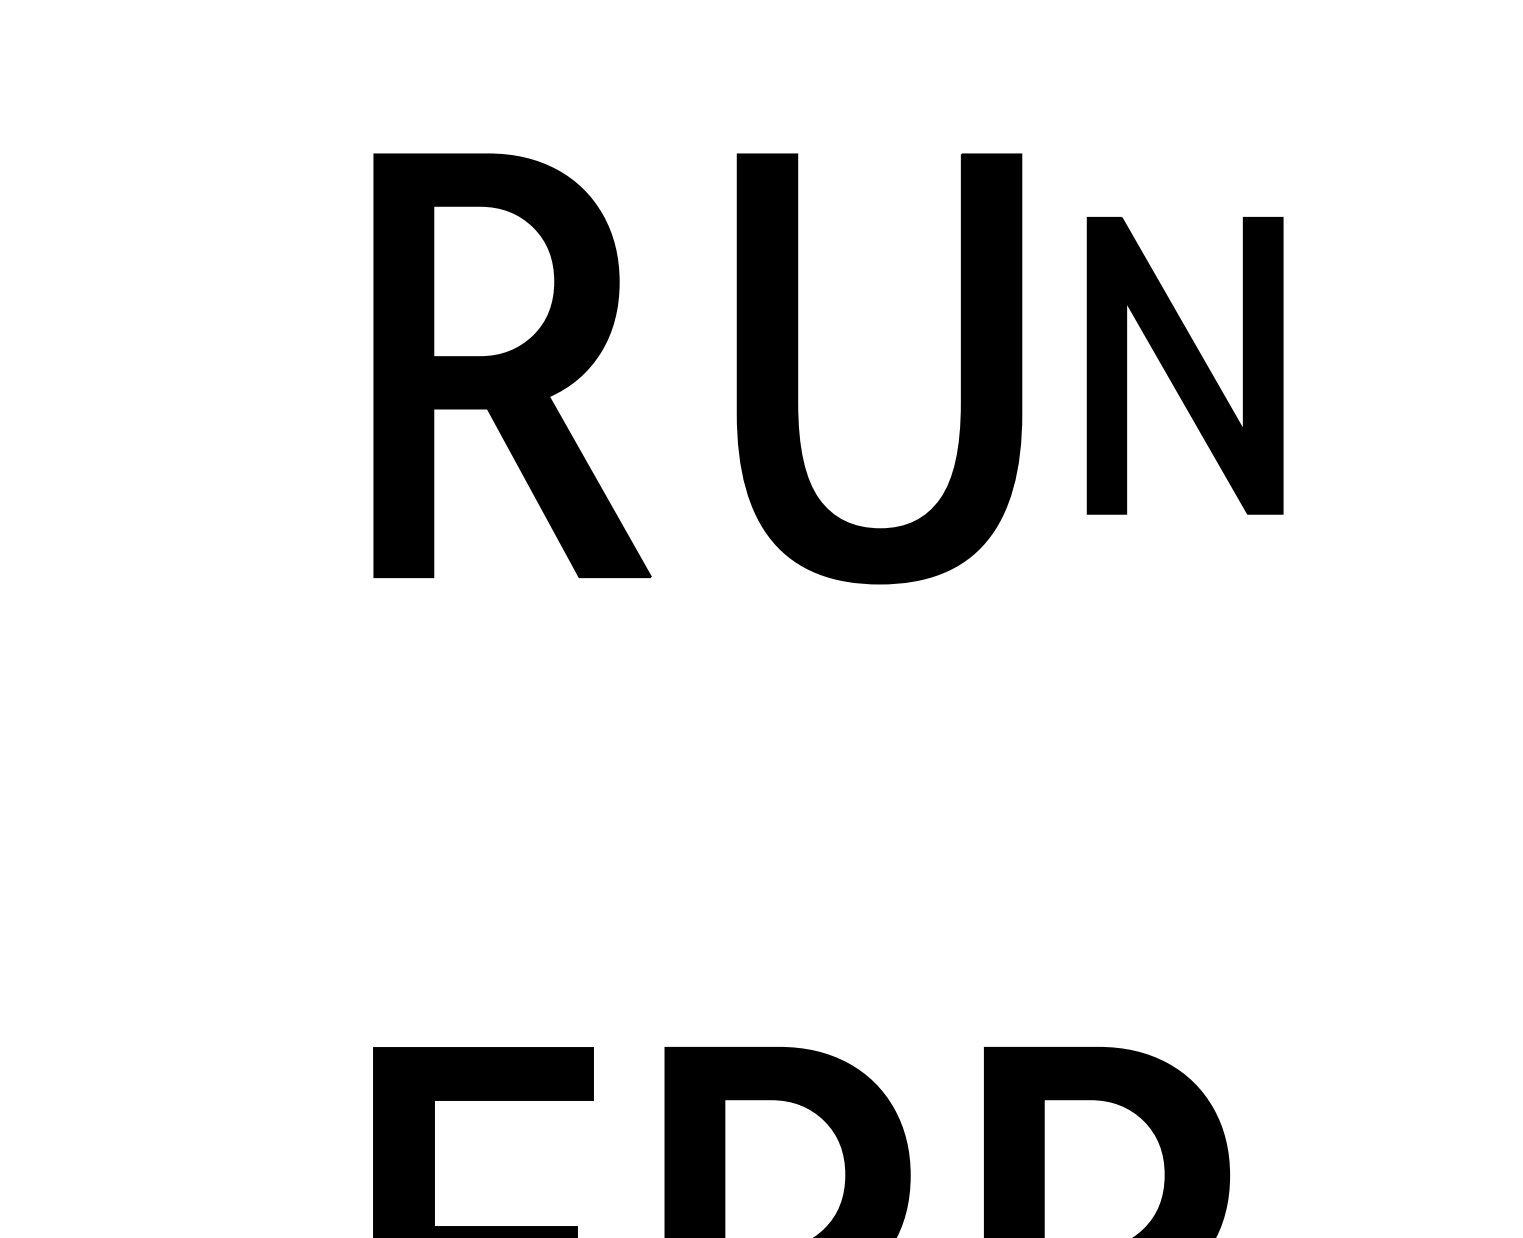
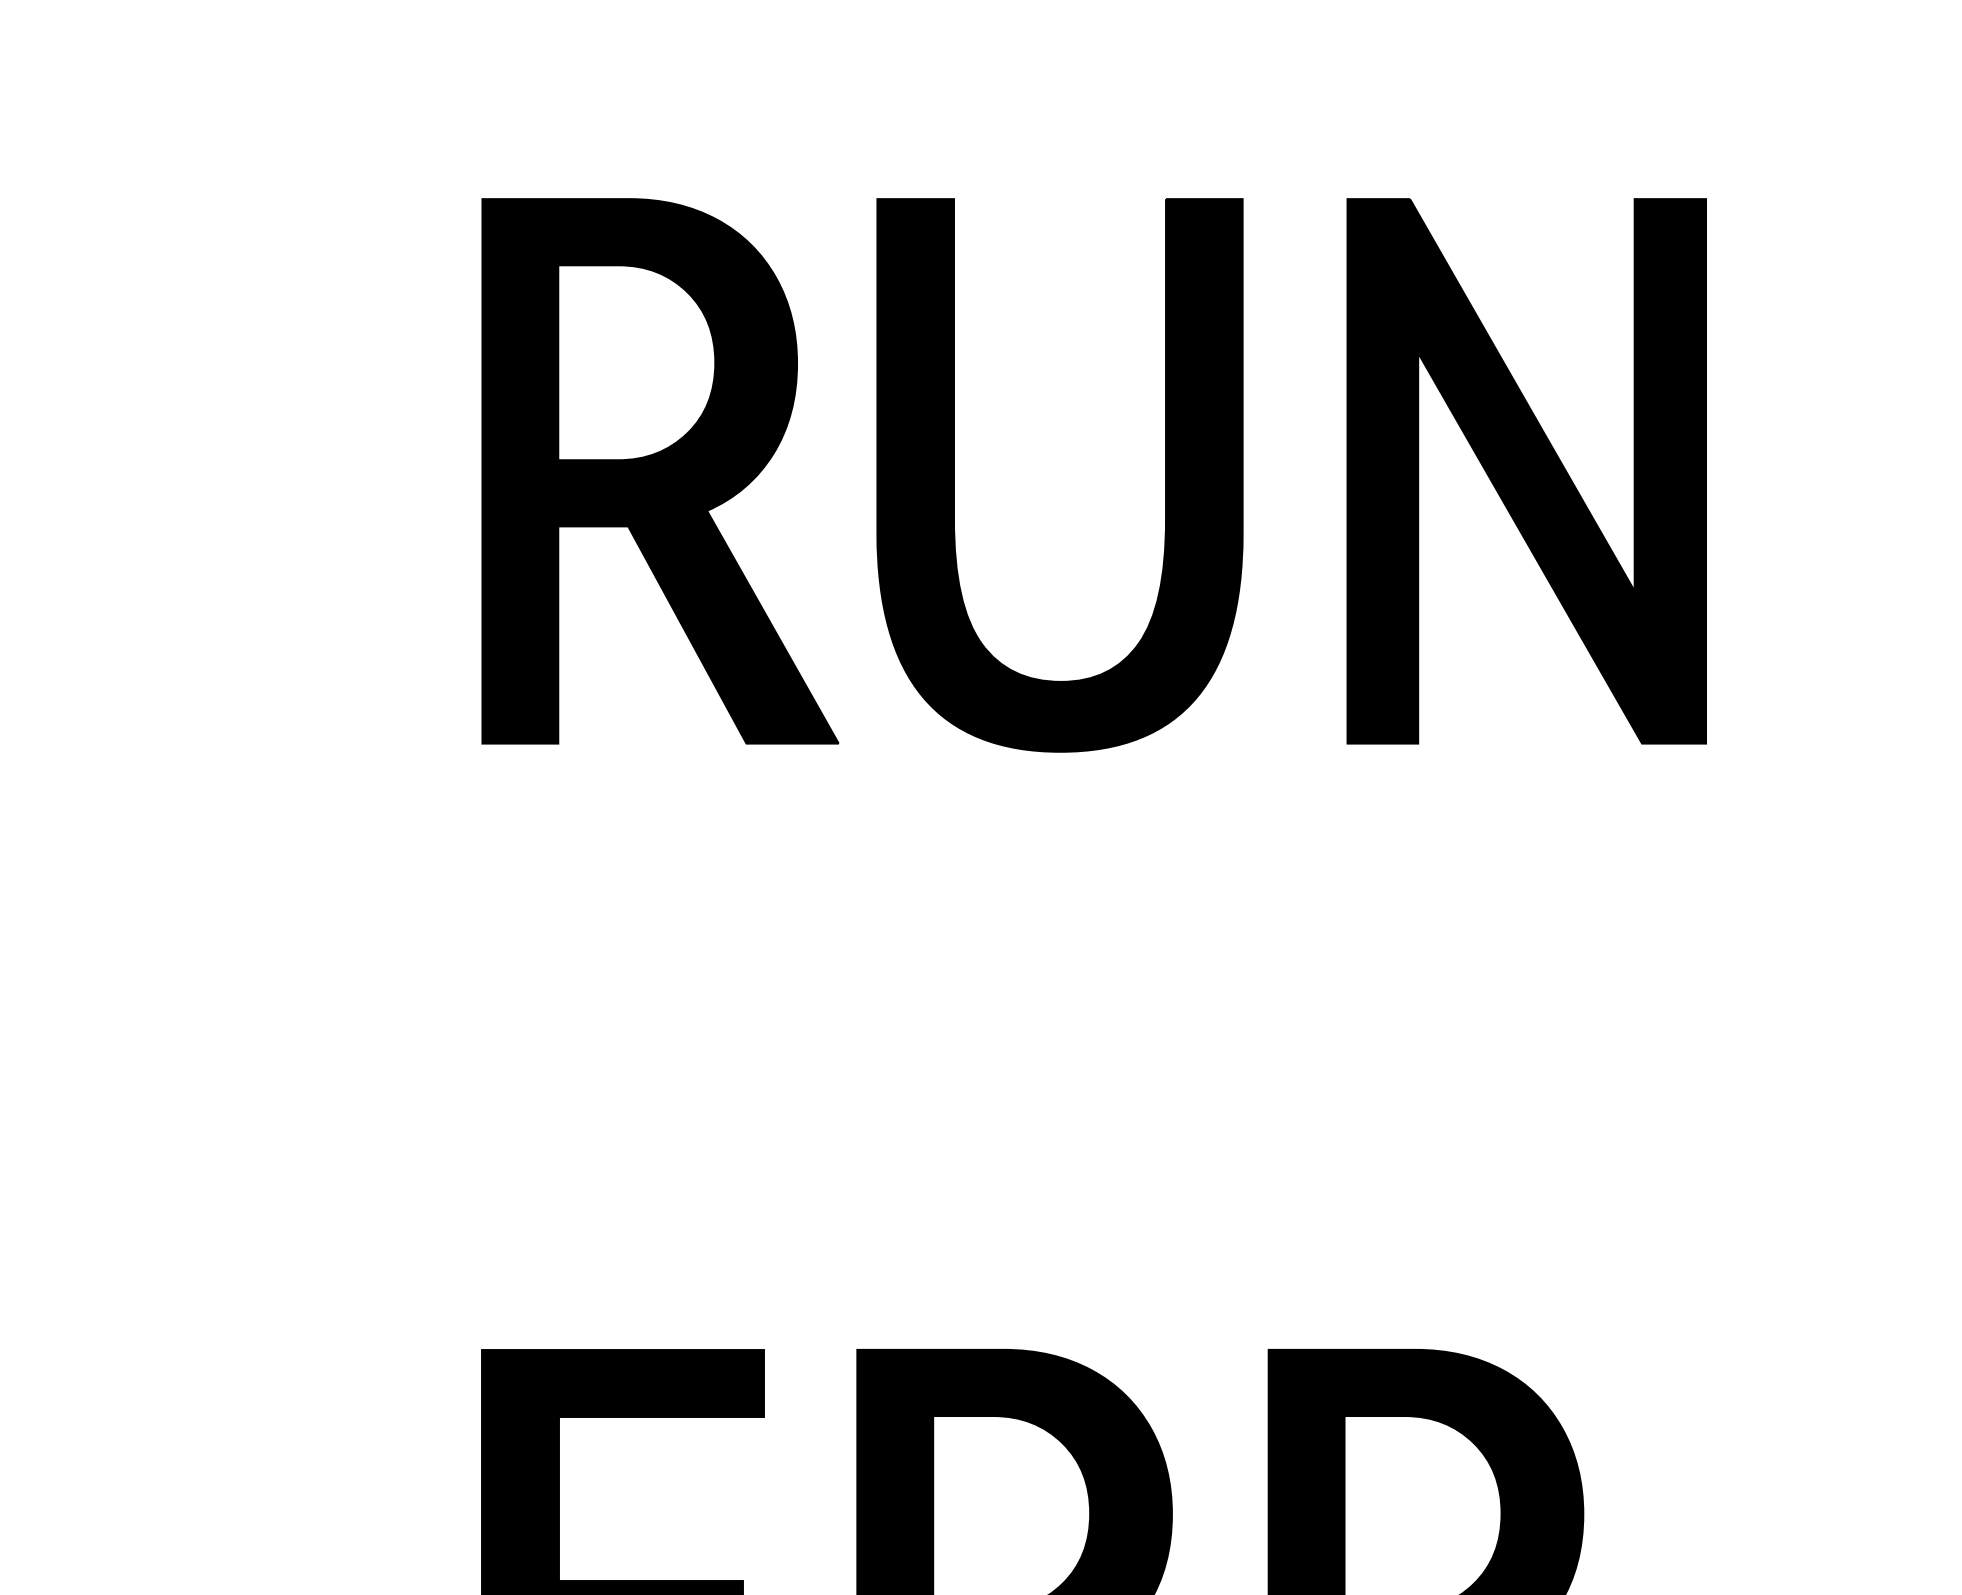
part: (1185, 365) -> (1526, 471), size x1.43
part: (797, 368) -> (954, 475), moved

